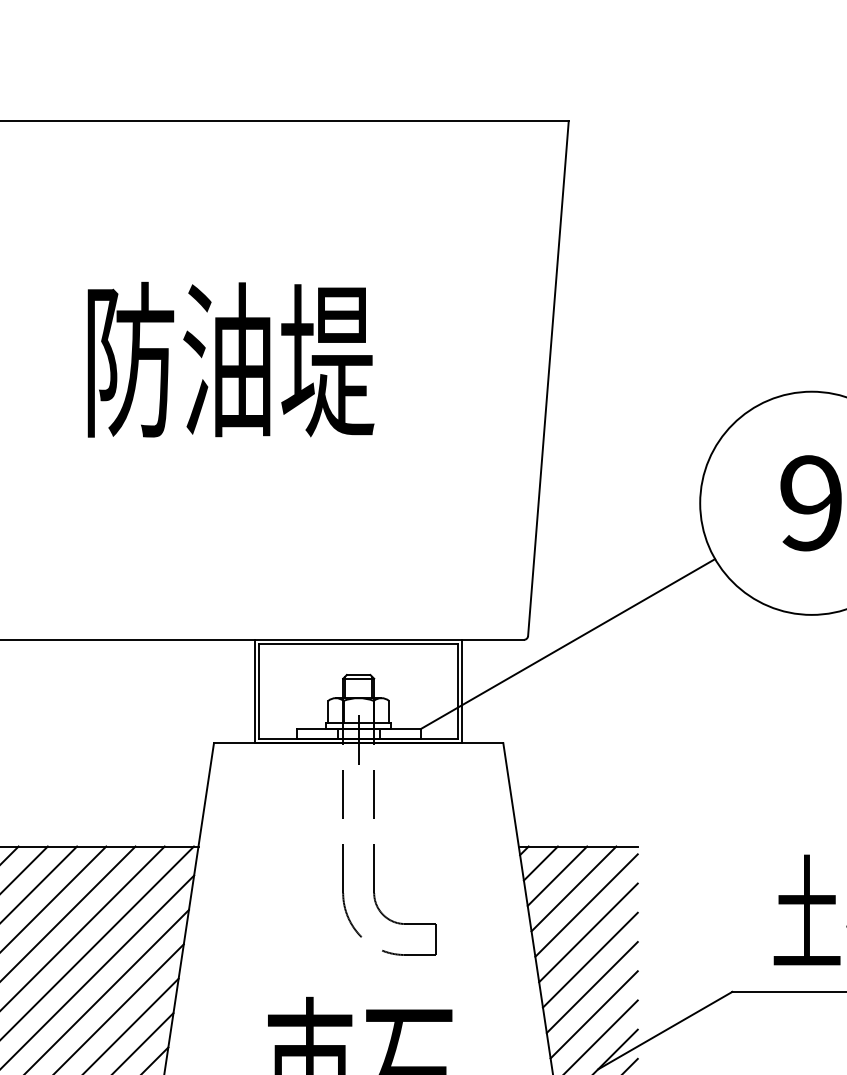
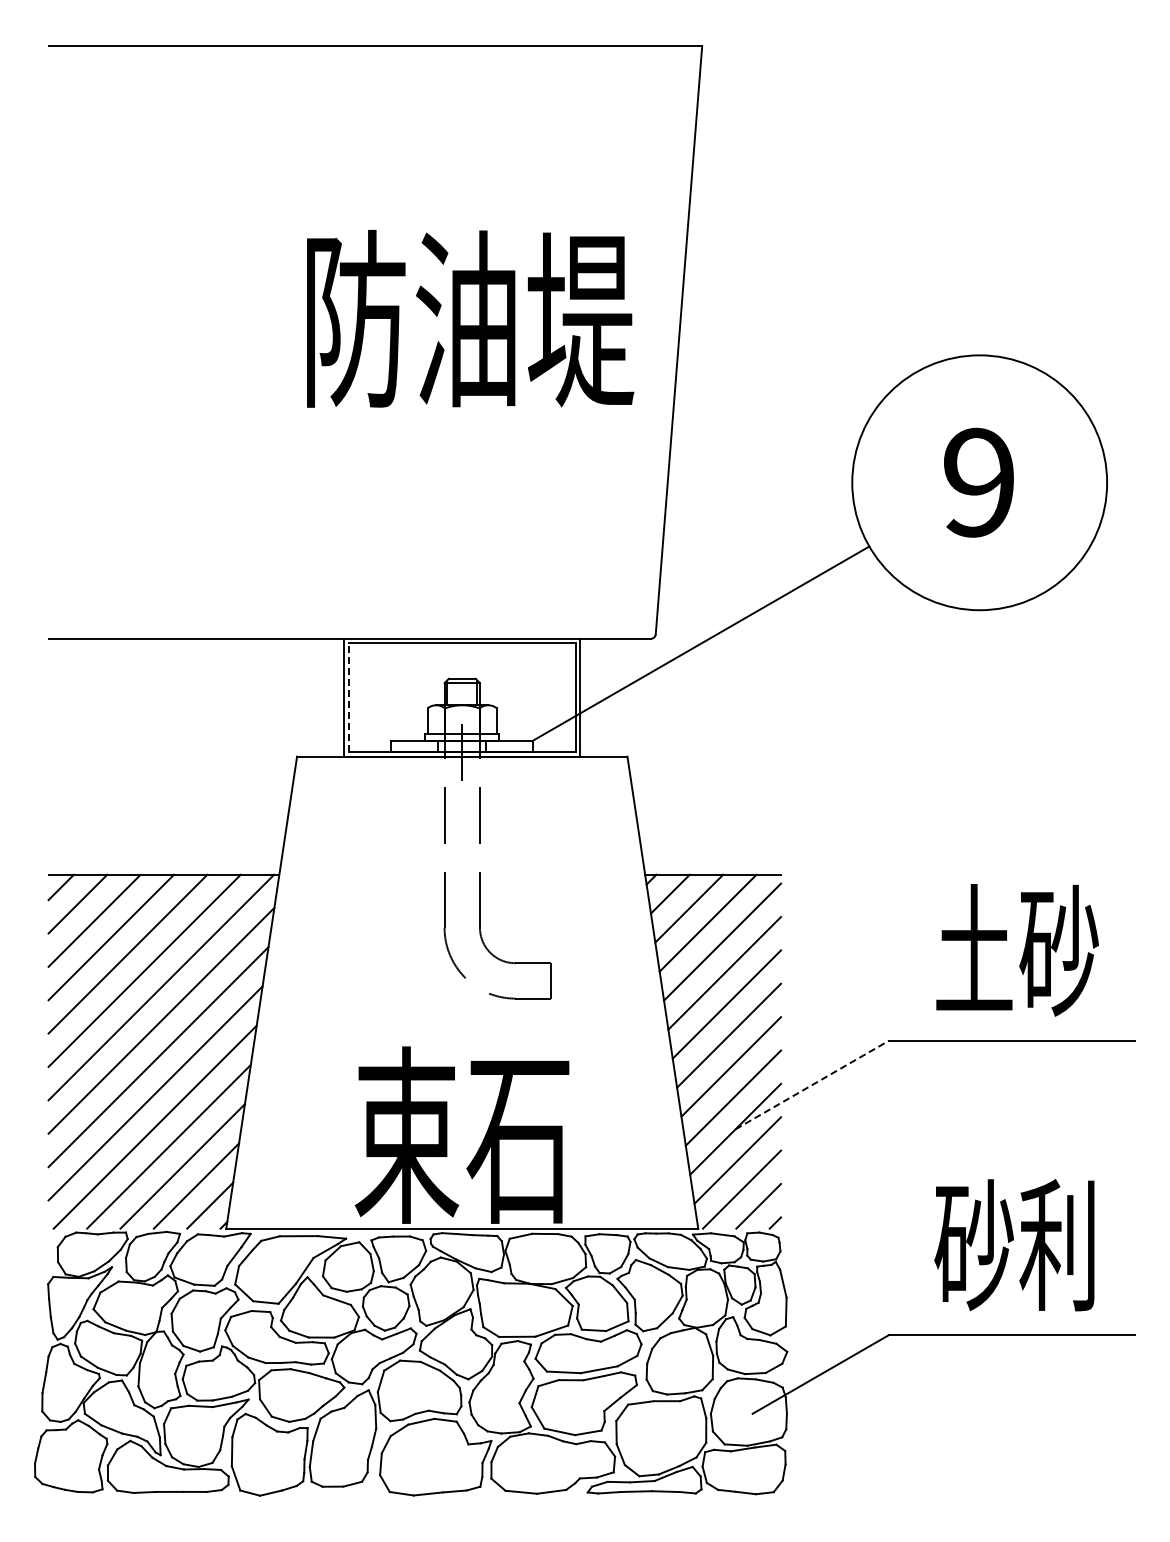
text: (231, 359) -> (470, 318), moved
line: (259, 691) -> (349, 697), solid -> dashed
line: (665, 1030) -> (812, 1084), solid -> dashed

